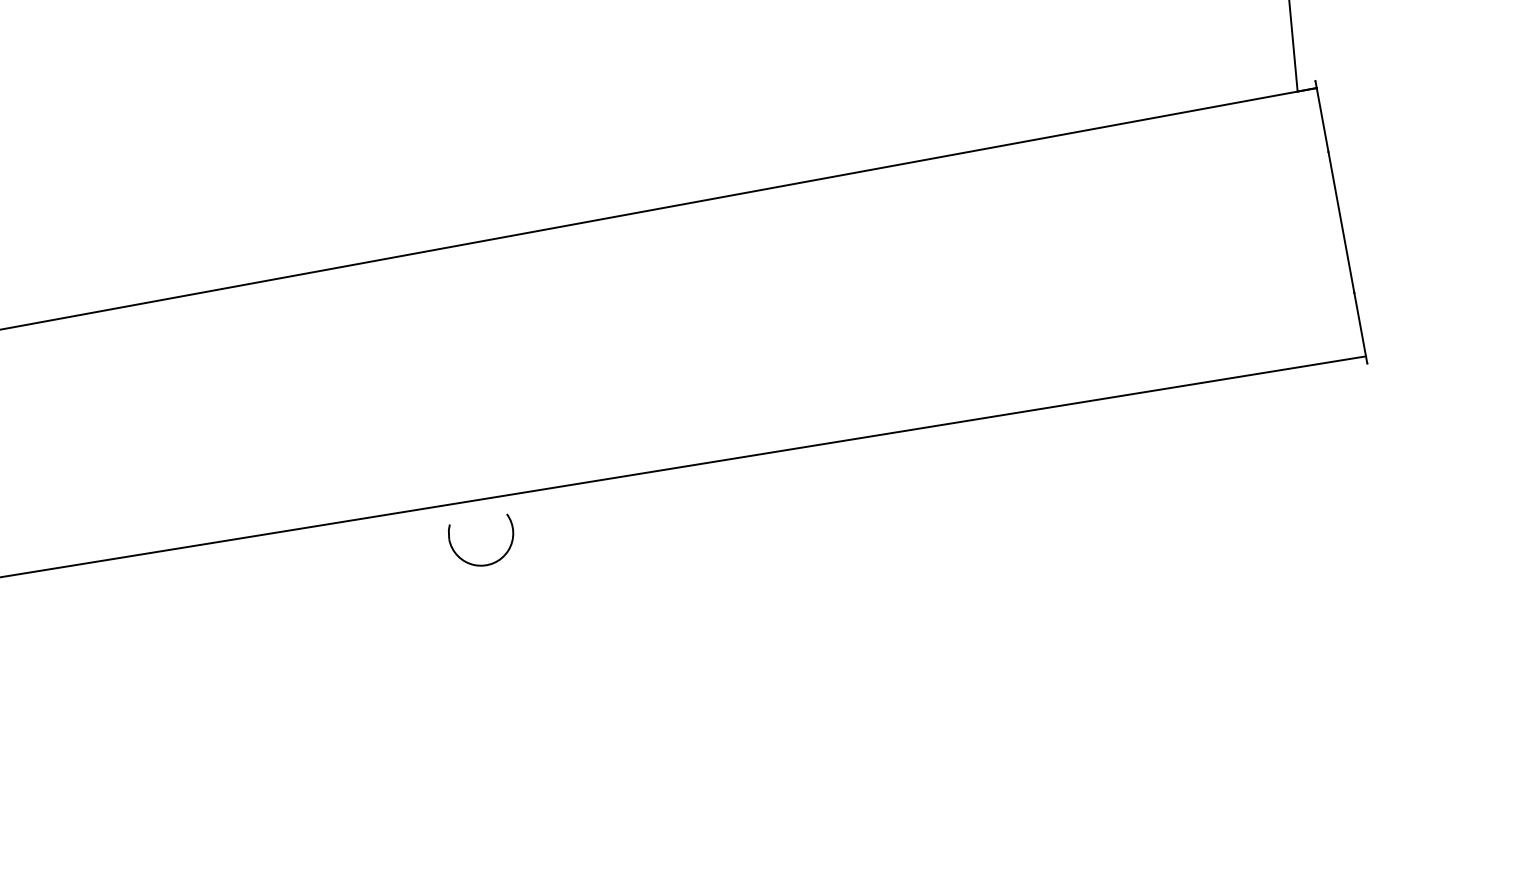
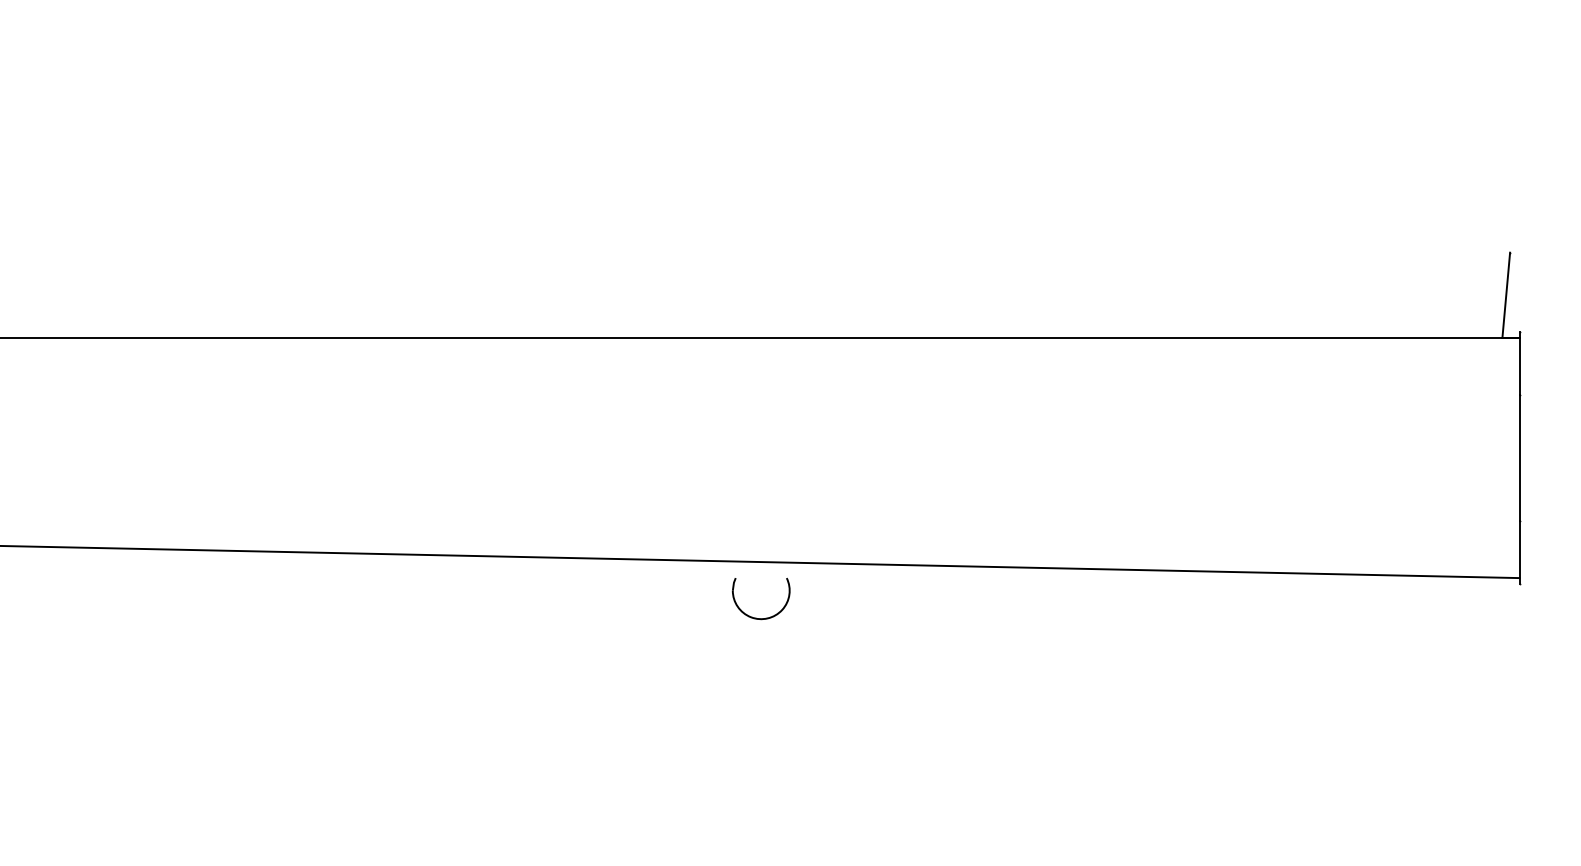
part: (481, 564) -> (756, 617), moved

